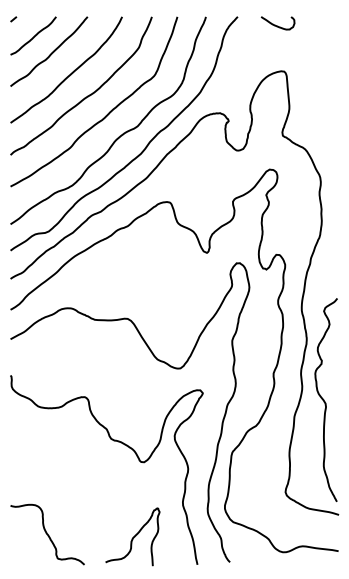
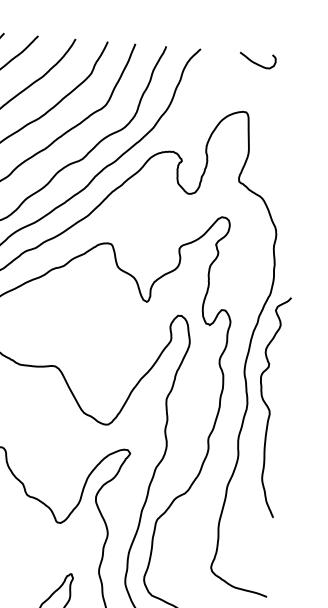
curve: (277, 25) -> (257, 63), moved
curve: (324, 399) -> (268, 406), moved

